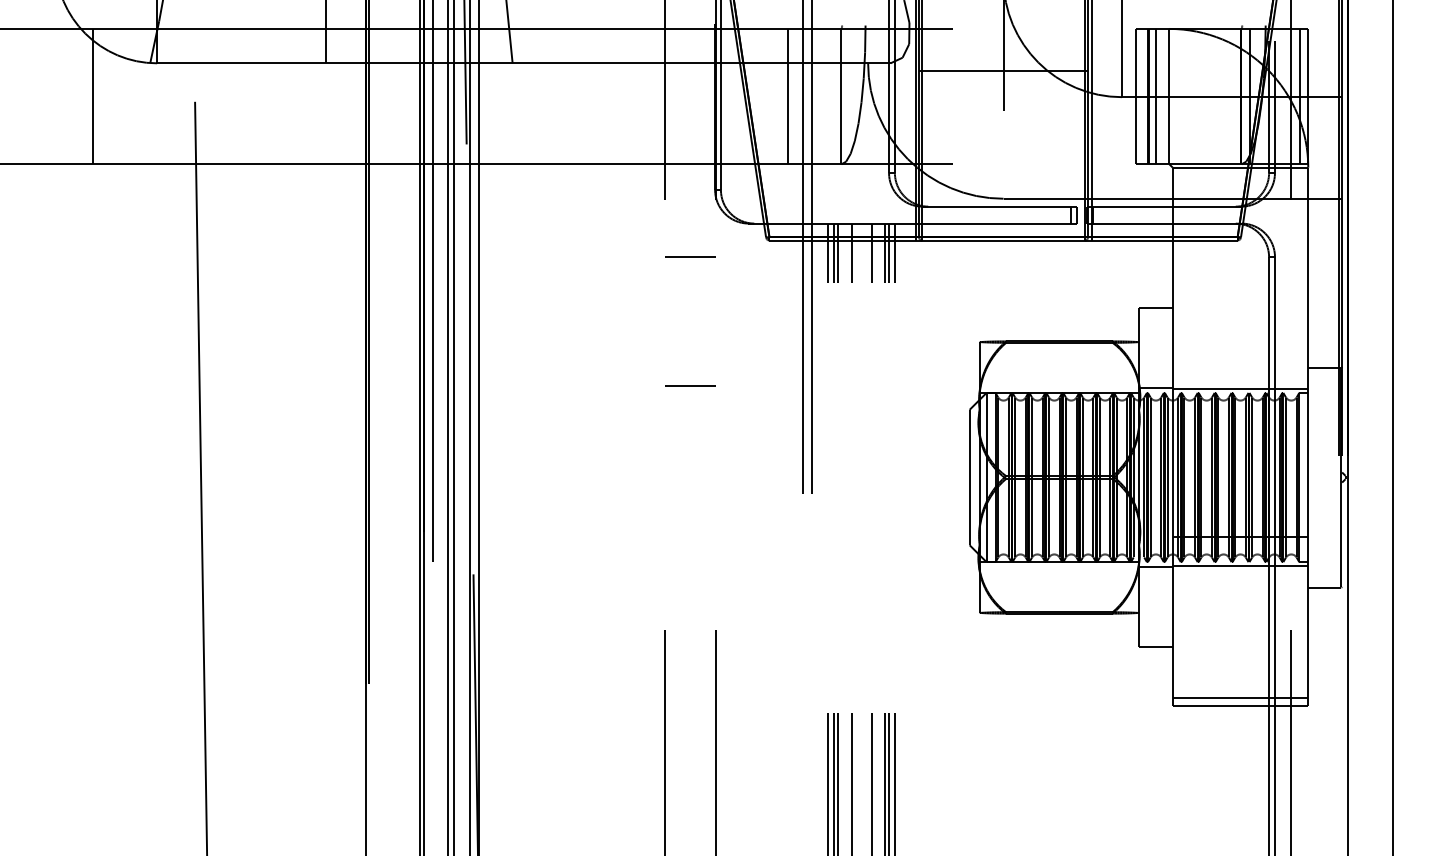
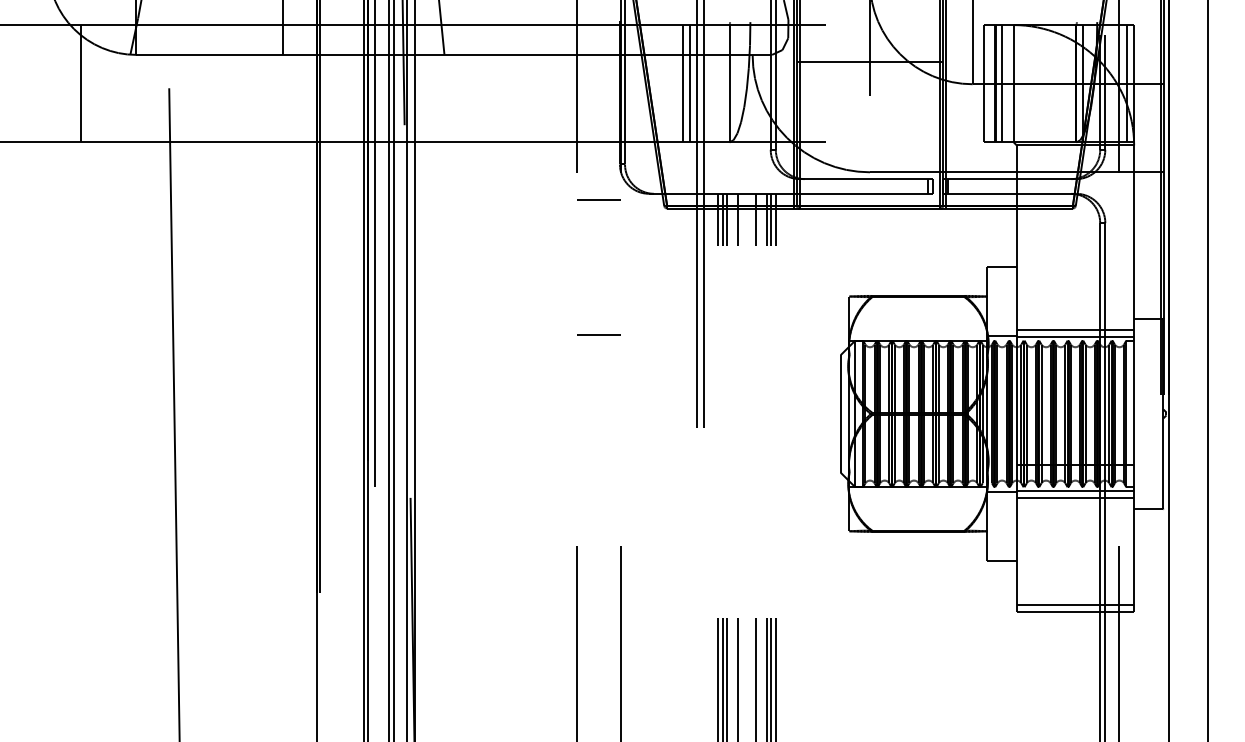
line: (796, 96) -> (690, 83), added
line: (690, 256) -> (598, 198), moved
line: (1240, 380) -> (1075, 329), added
line: (1240, 574) -> (1075, 497), added

